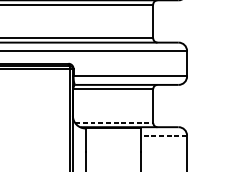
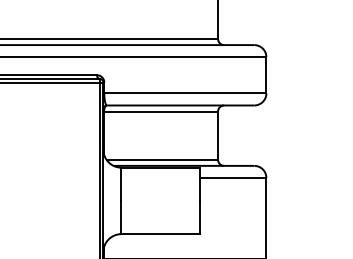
line: (114, 122) -> (162, 159), dashed -> solid
line: (163, 135) -> (232, 177), dashed -> solid

